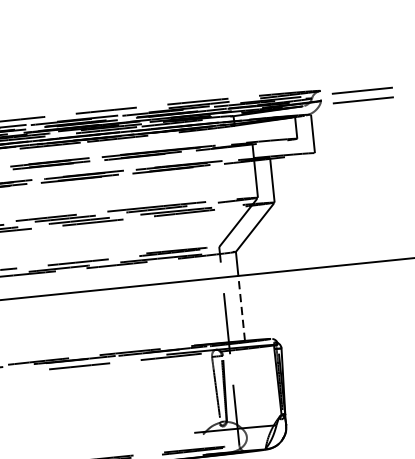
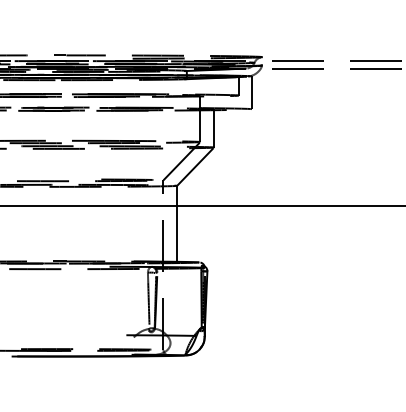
line: (242, 308) -> (177, 234), dashed -> solid

